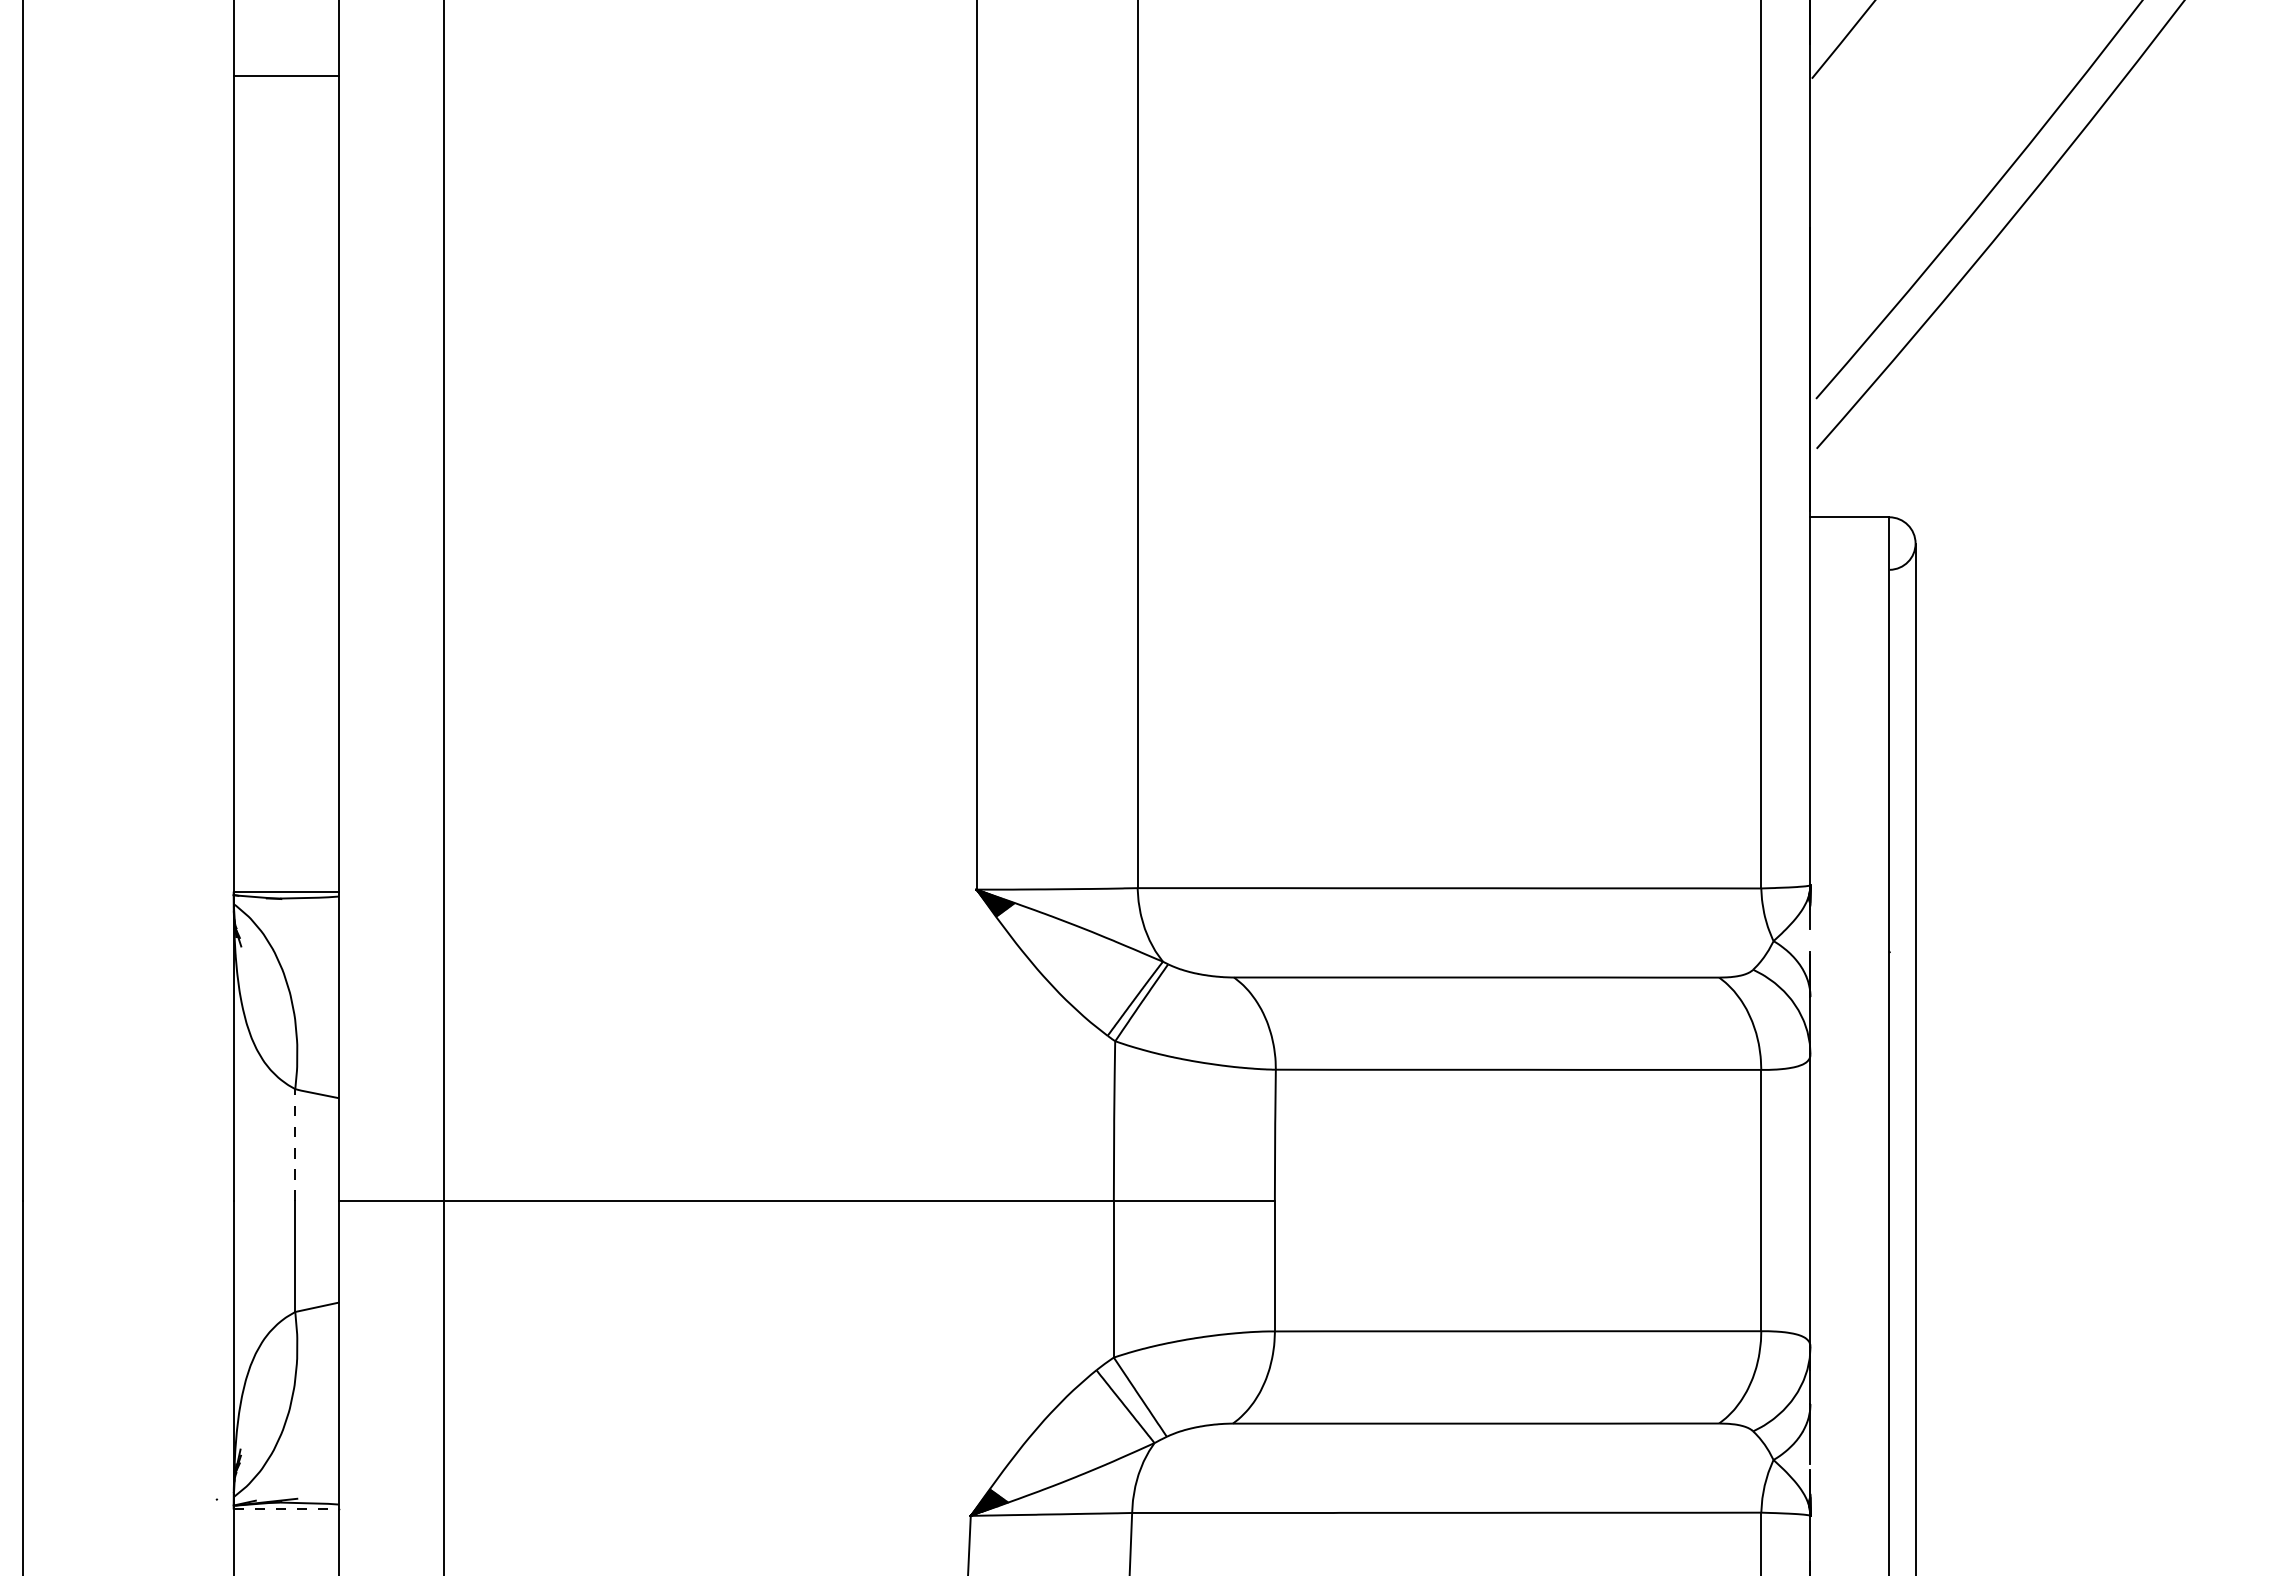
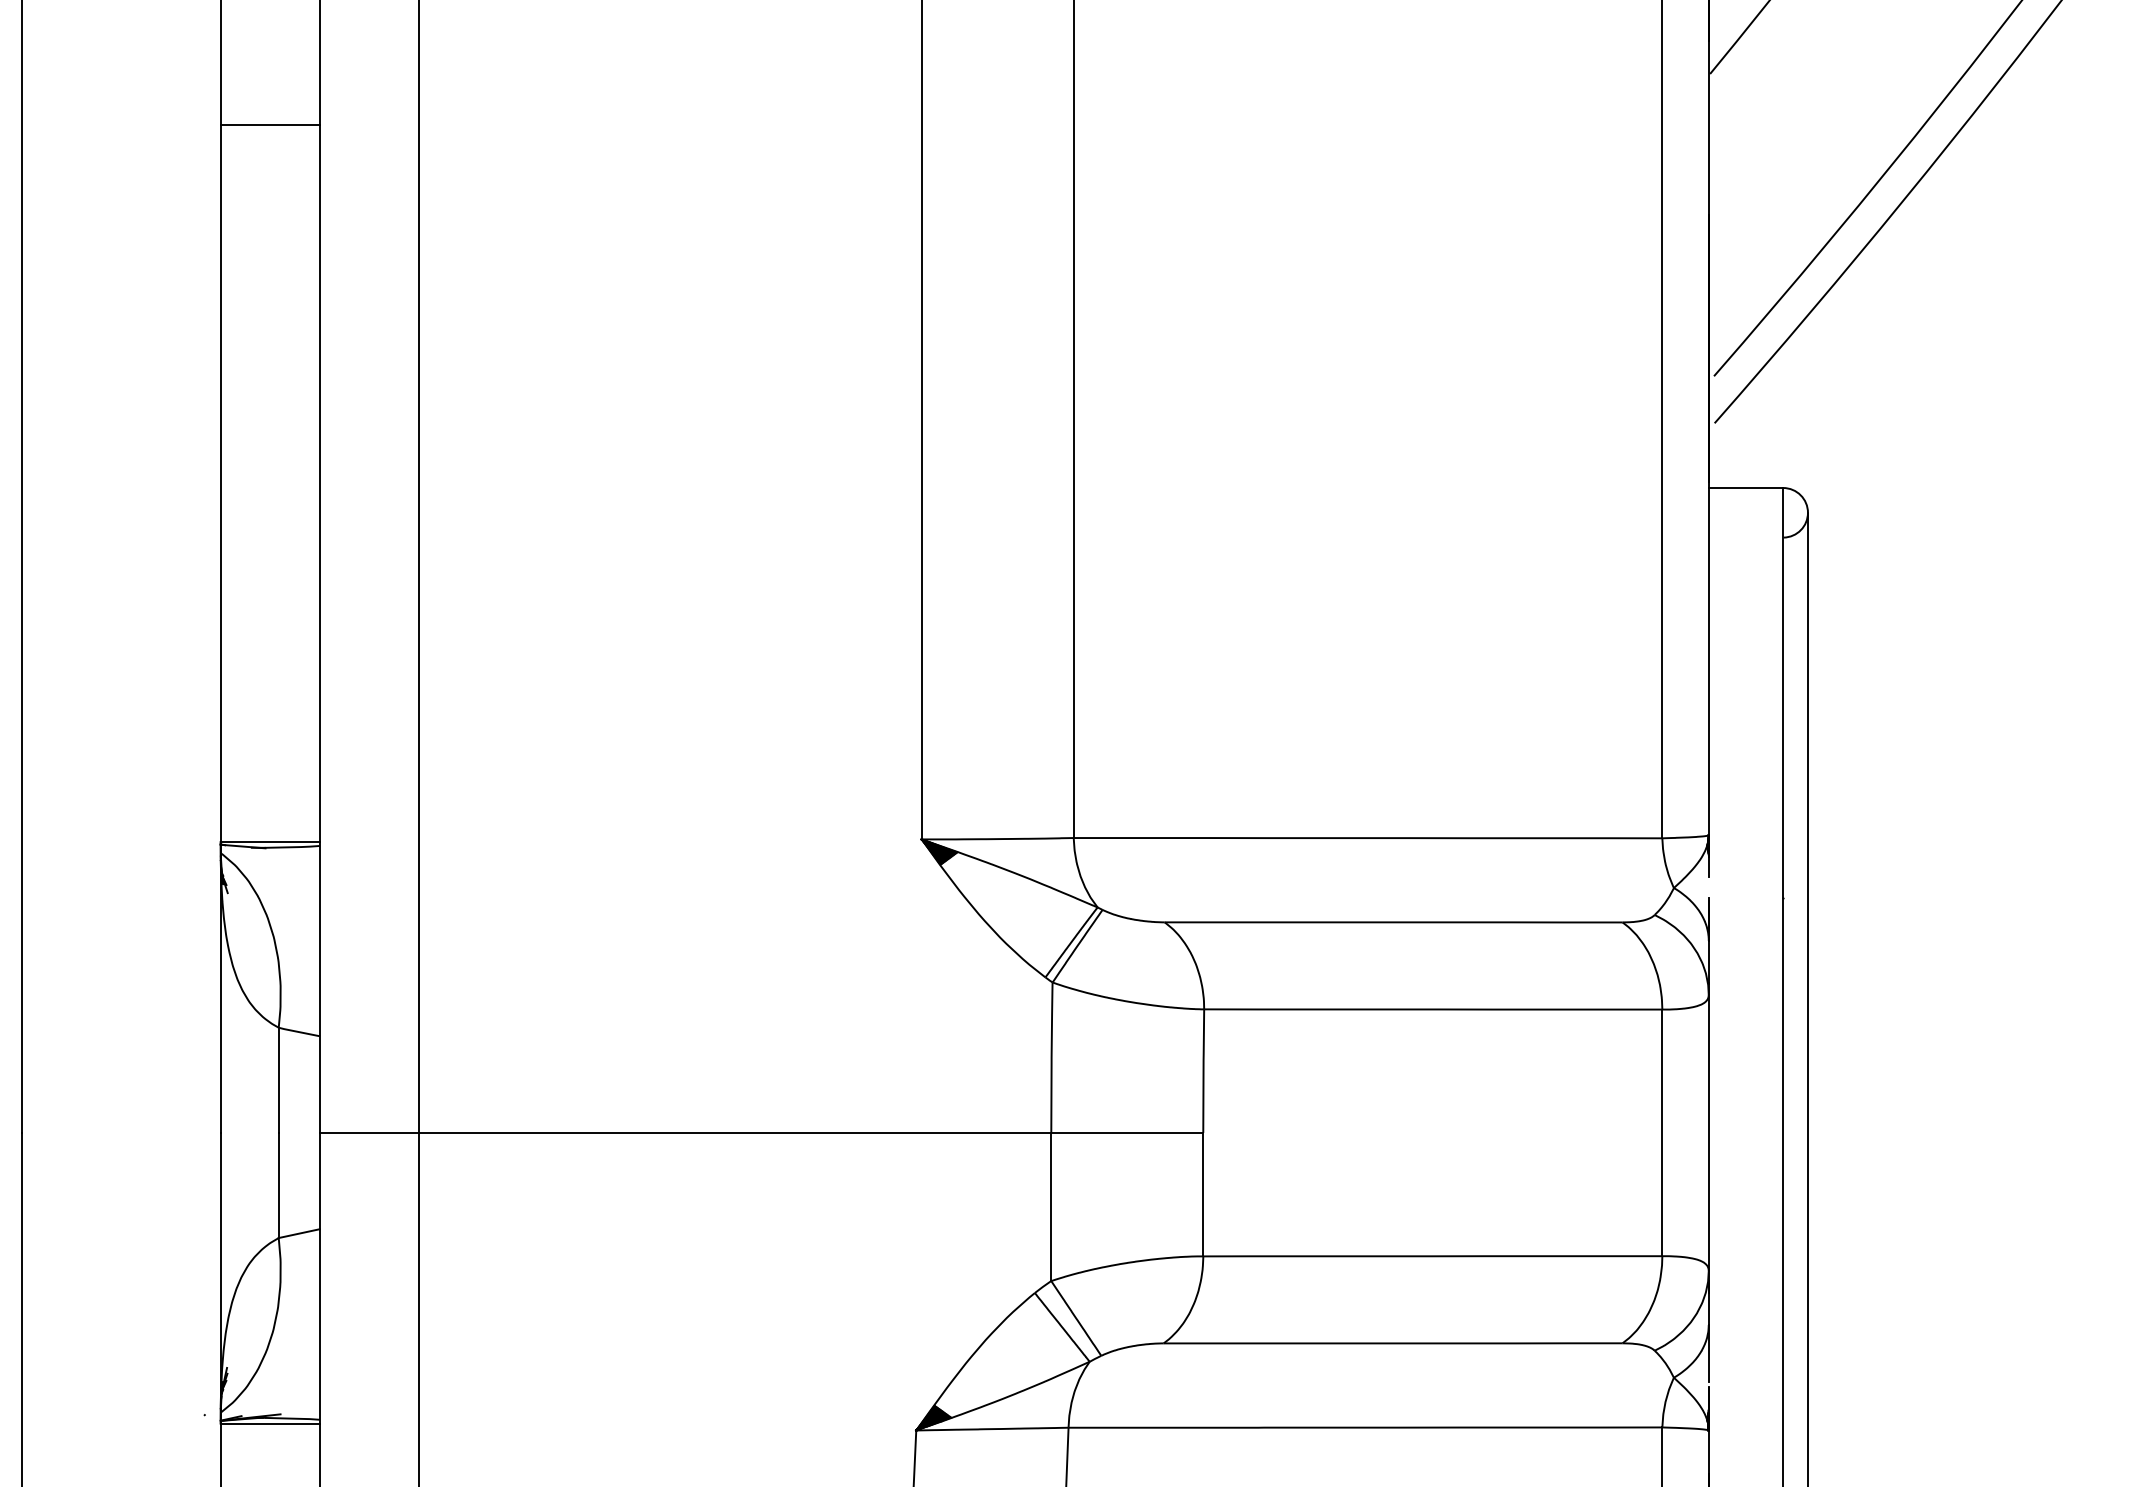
line: (285, 75) -> (269, 124), moved
line: (295, 1144) -> (278, 1079), dashed -> solid
line: (286, 1509) -> (270, 1424), dashed -> solid

